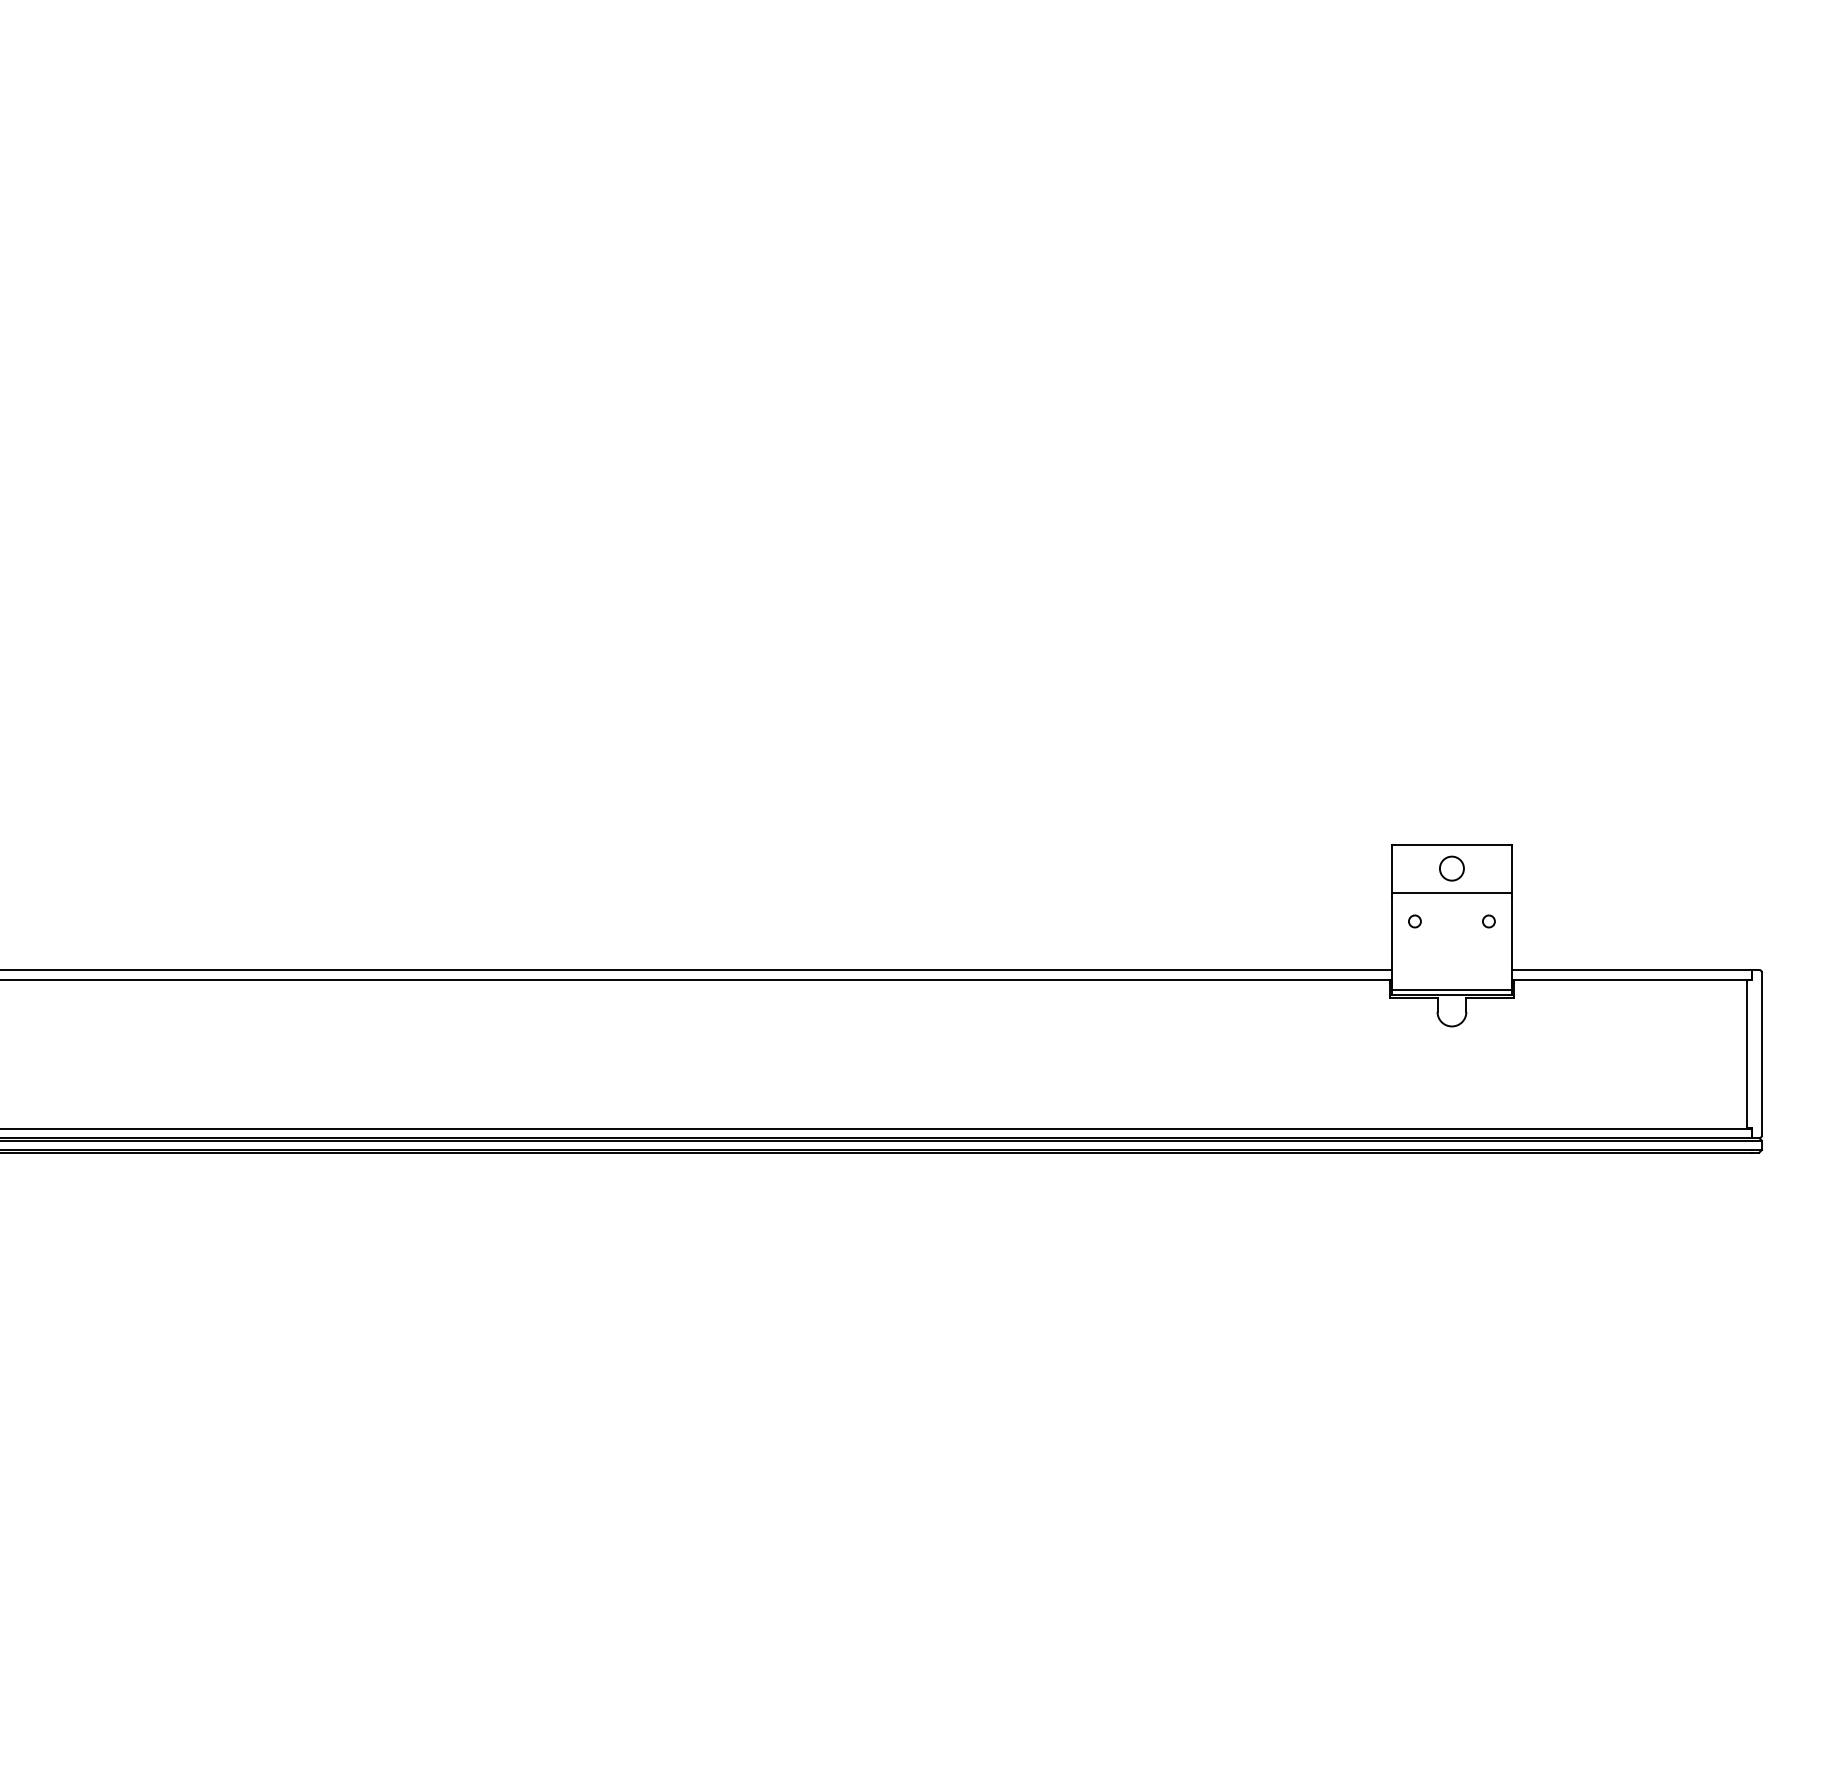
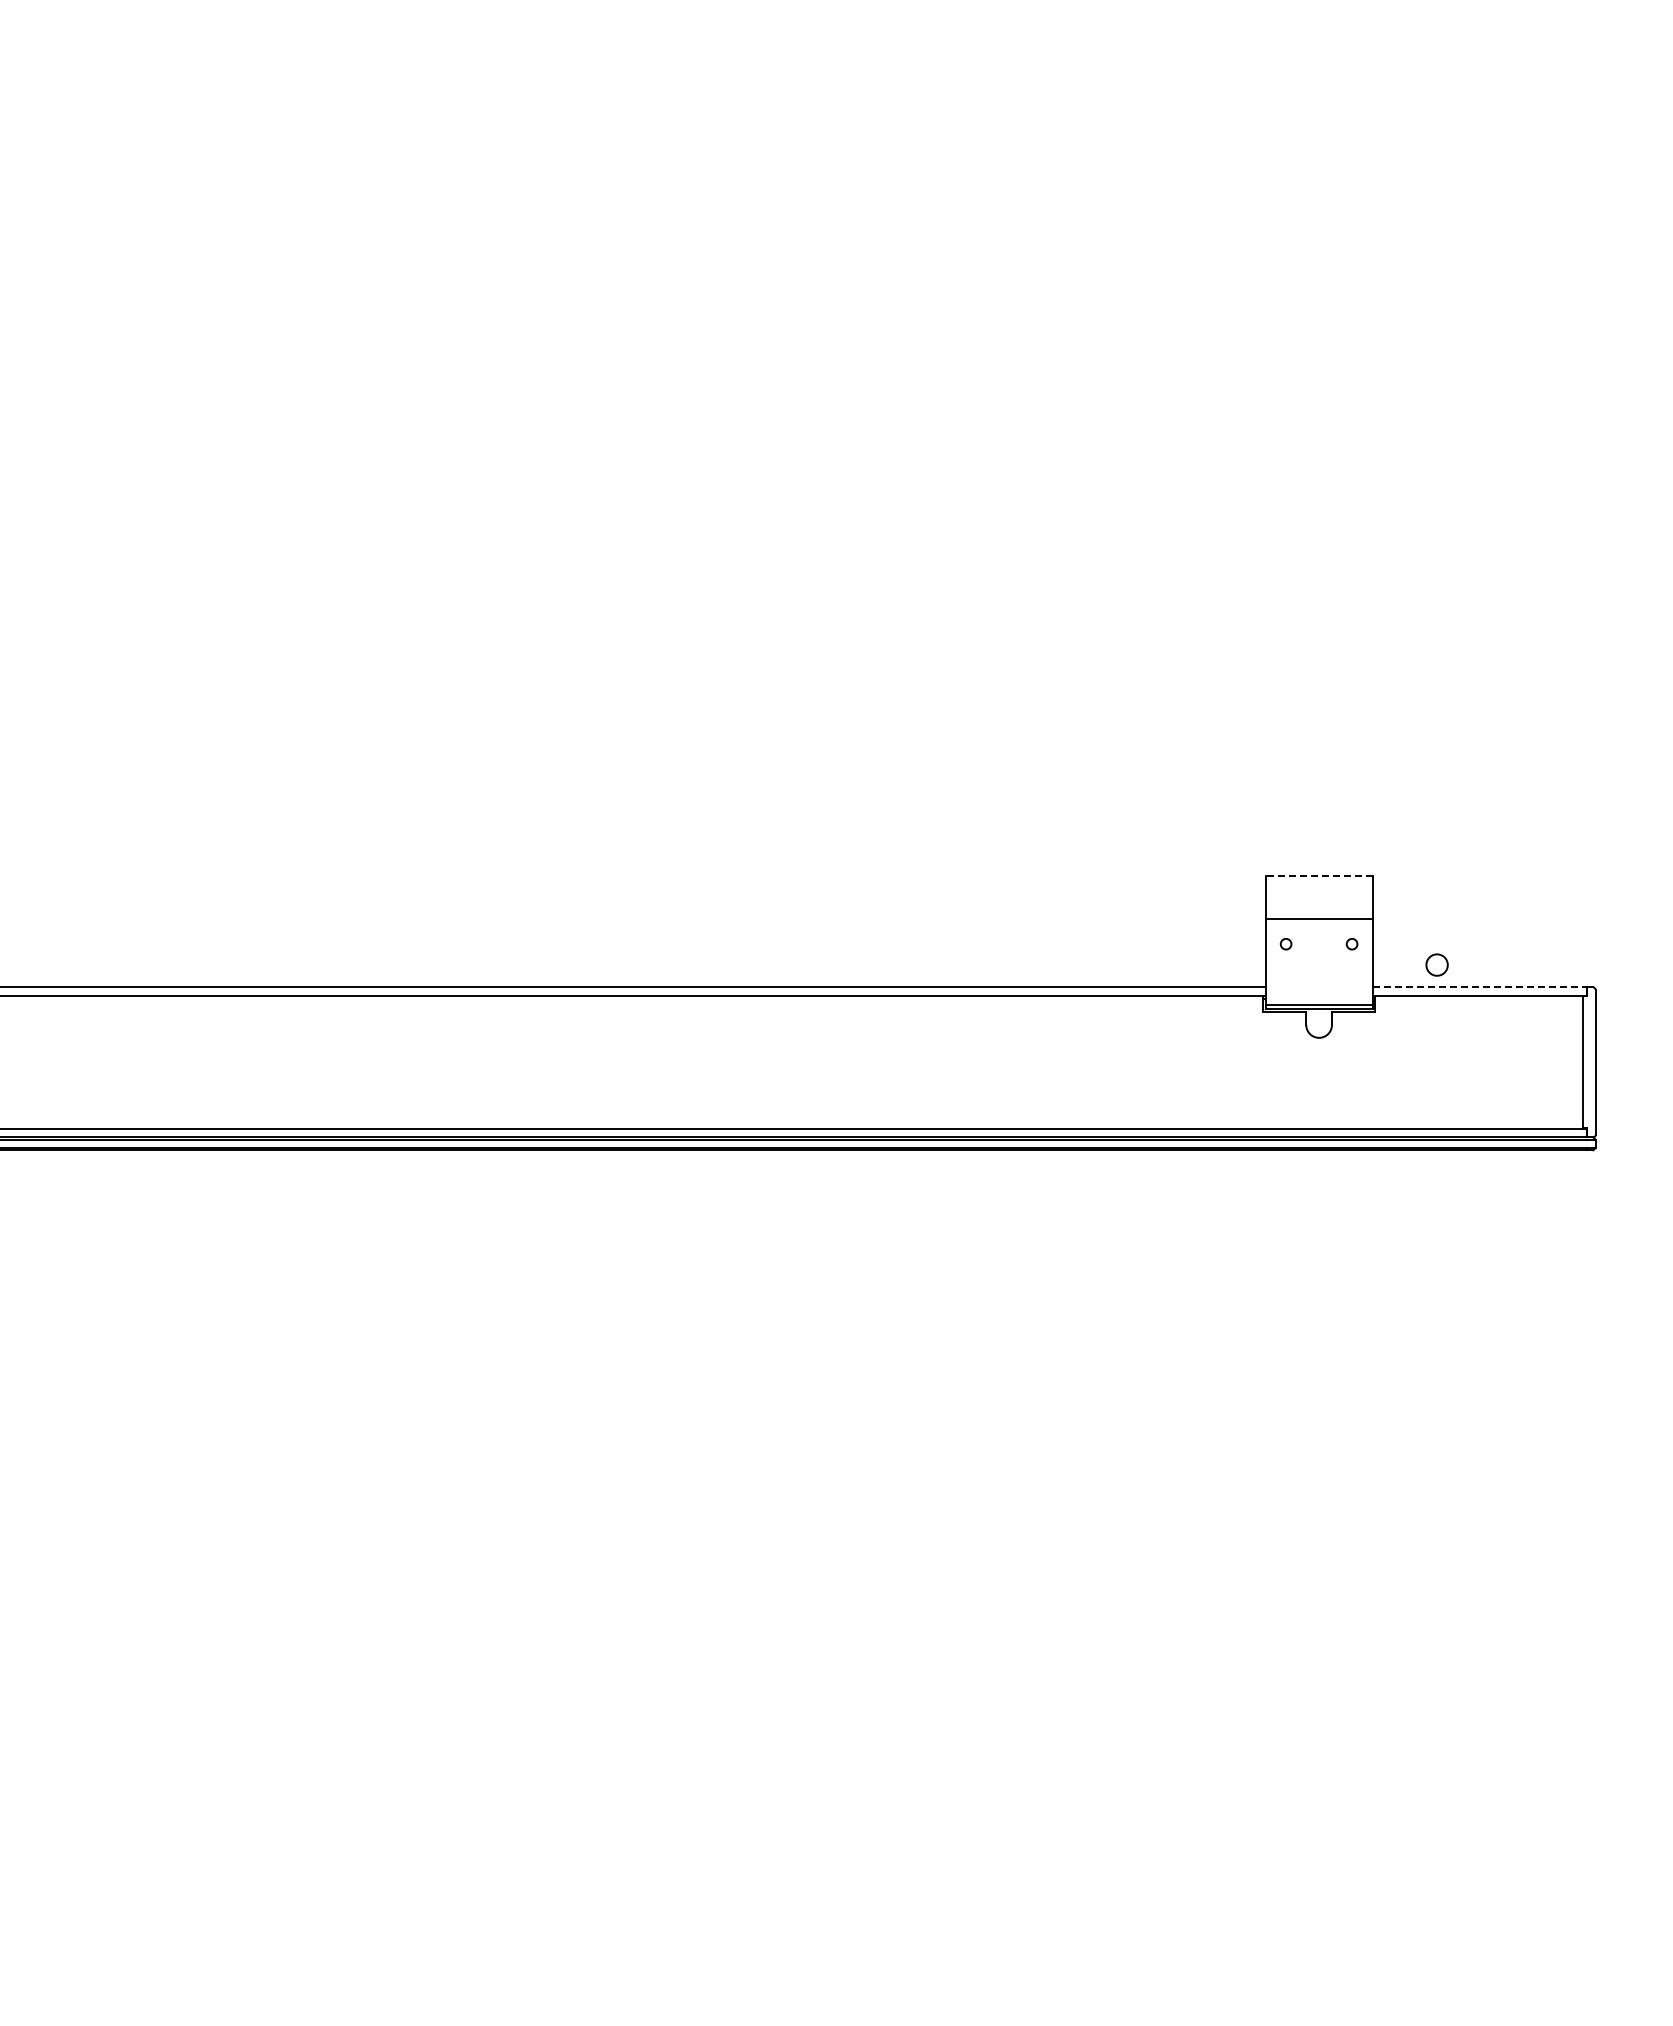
line: (1452, 844) -> (1319, 875), solid -> dashed
circle: (1451, 867) -> (1436, 964), moved
line: (1632, 970) -> (1480, 987), solid -> dashed

